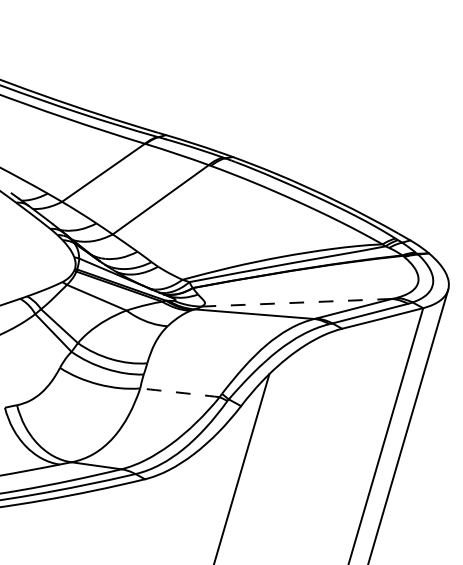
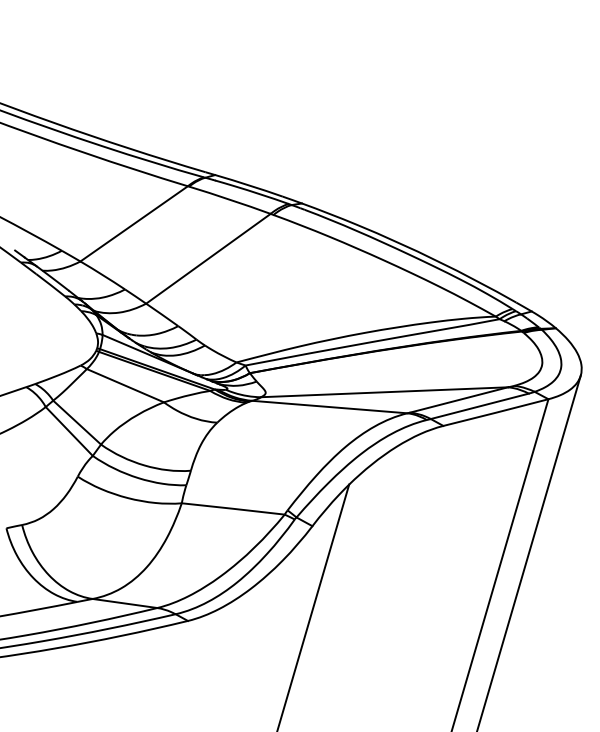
line: (296, 302) -> (384, 391), dashed -> solid
arc: (179, 392) -> (232, 508), dashed -> solid

